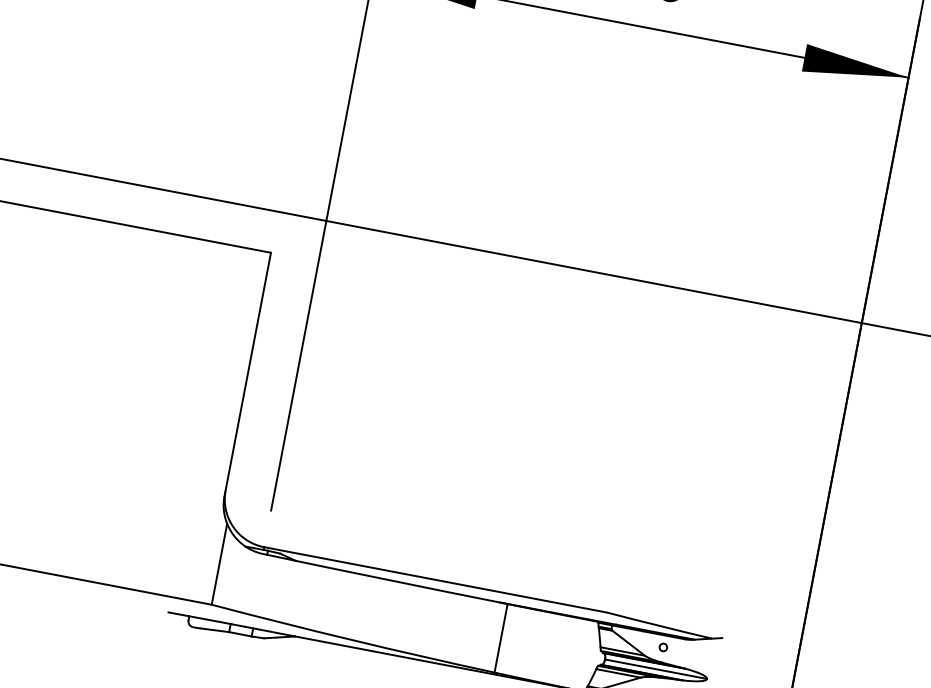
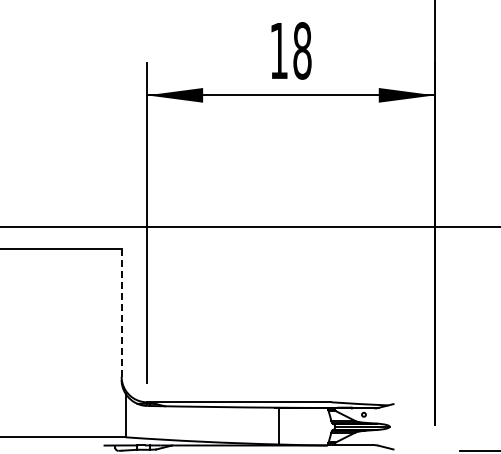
line: (247, 376) -> (121, 315), solid -> dashed

